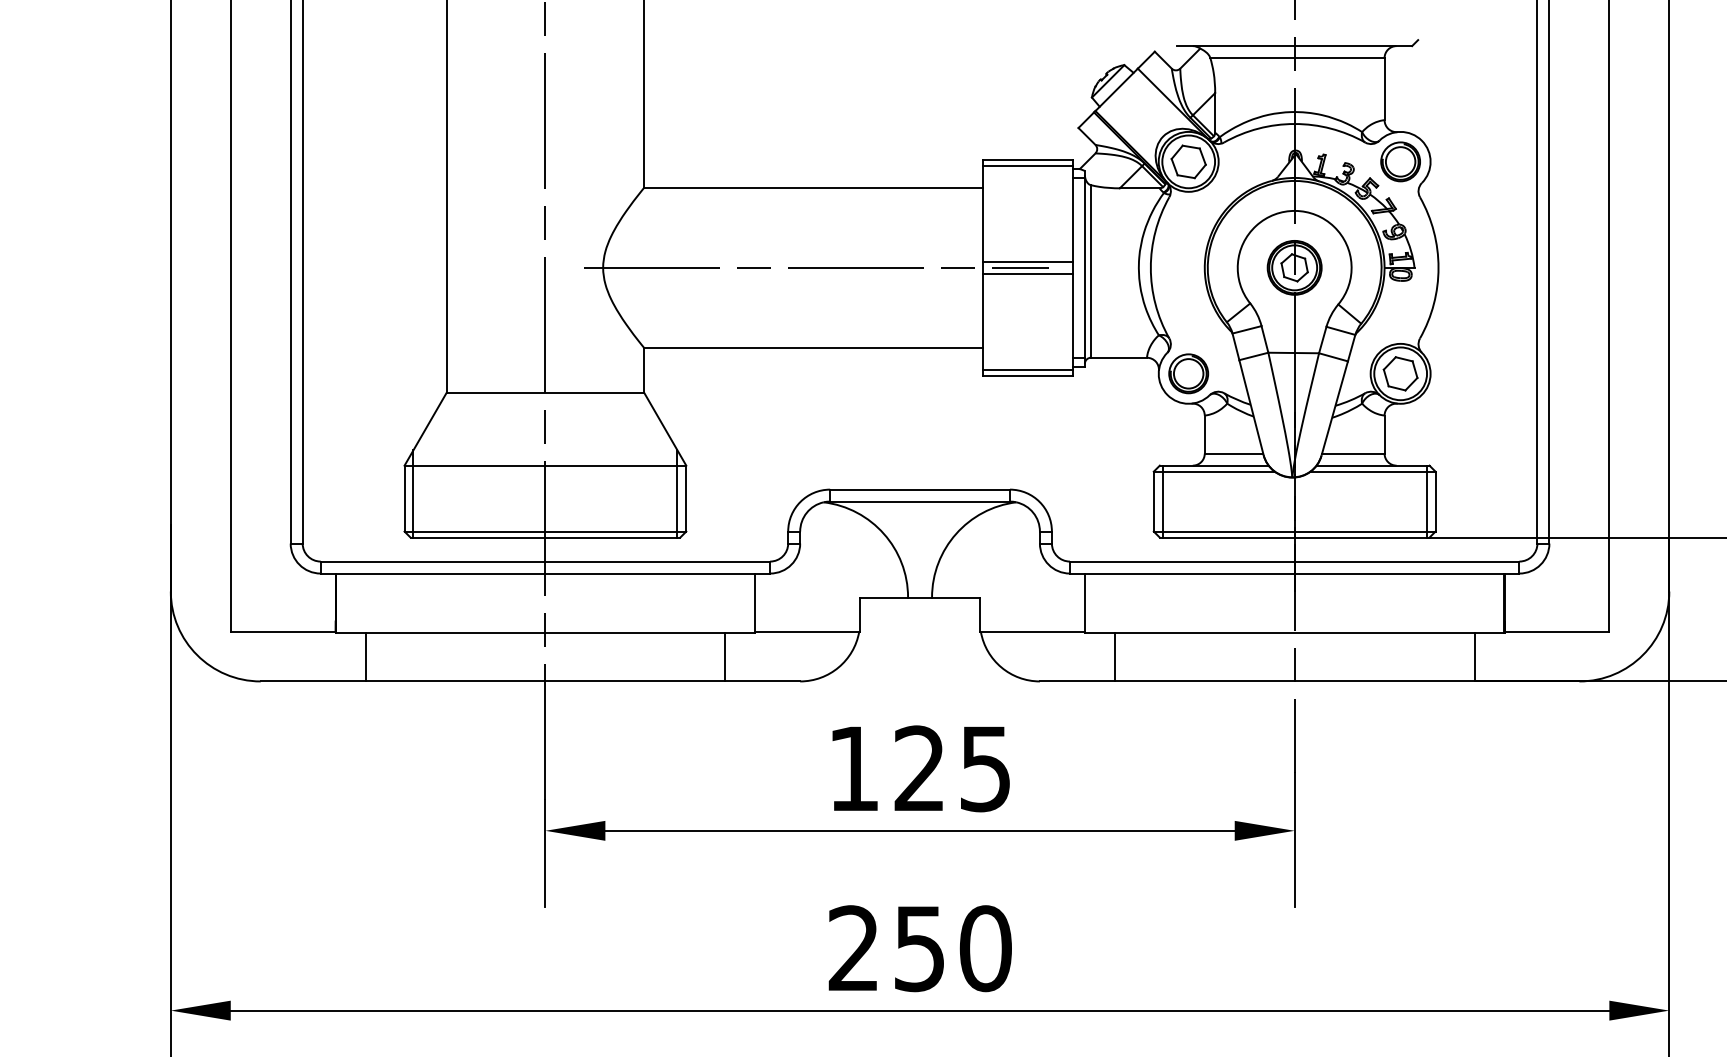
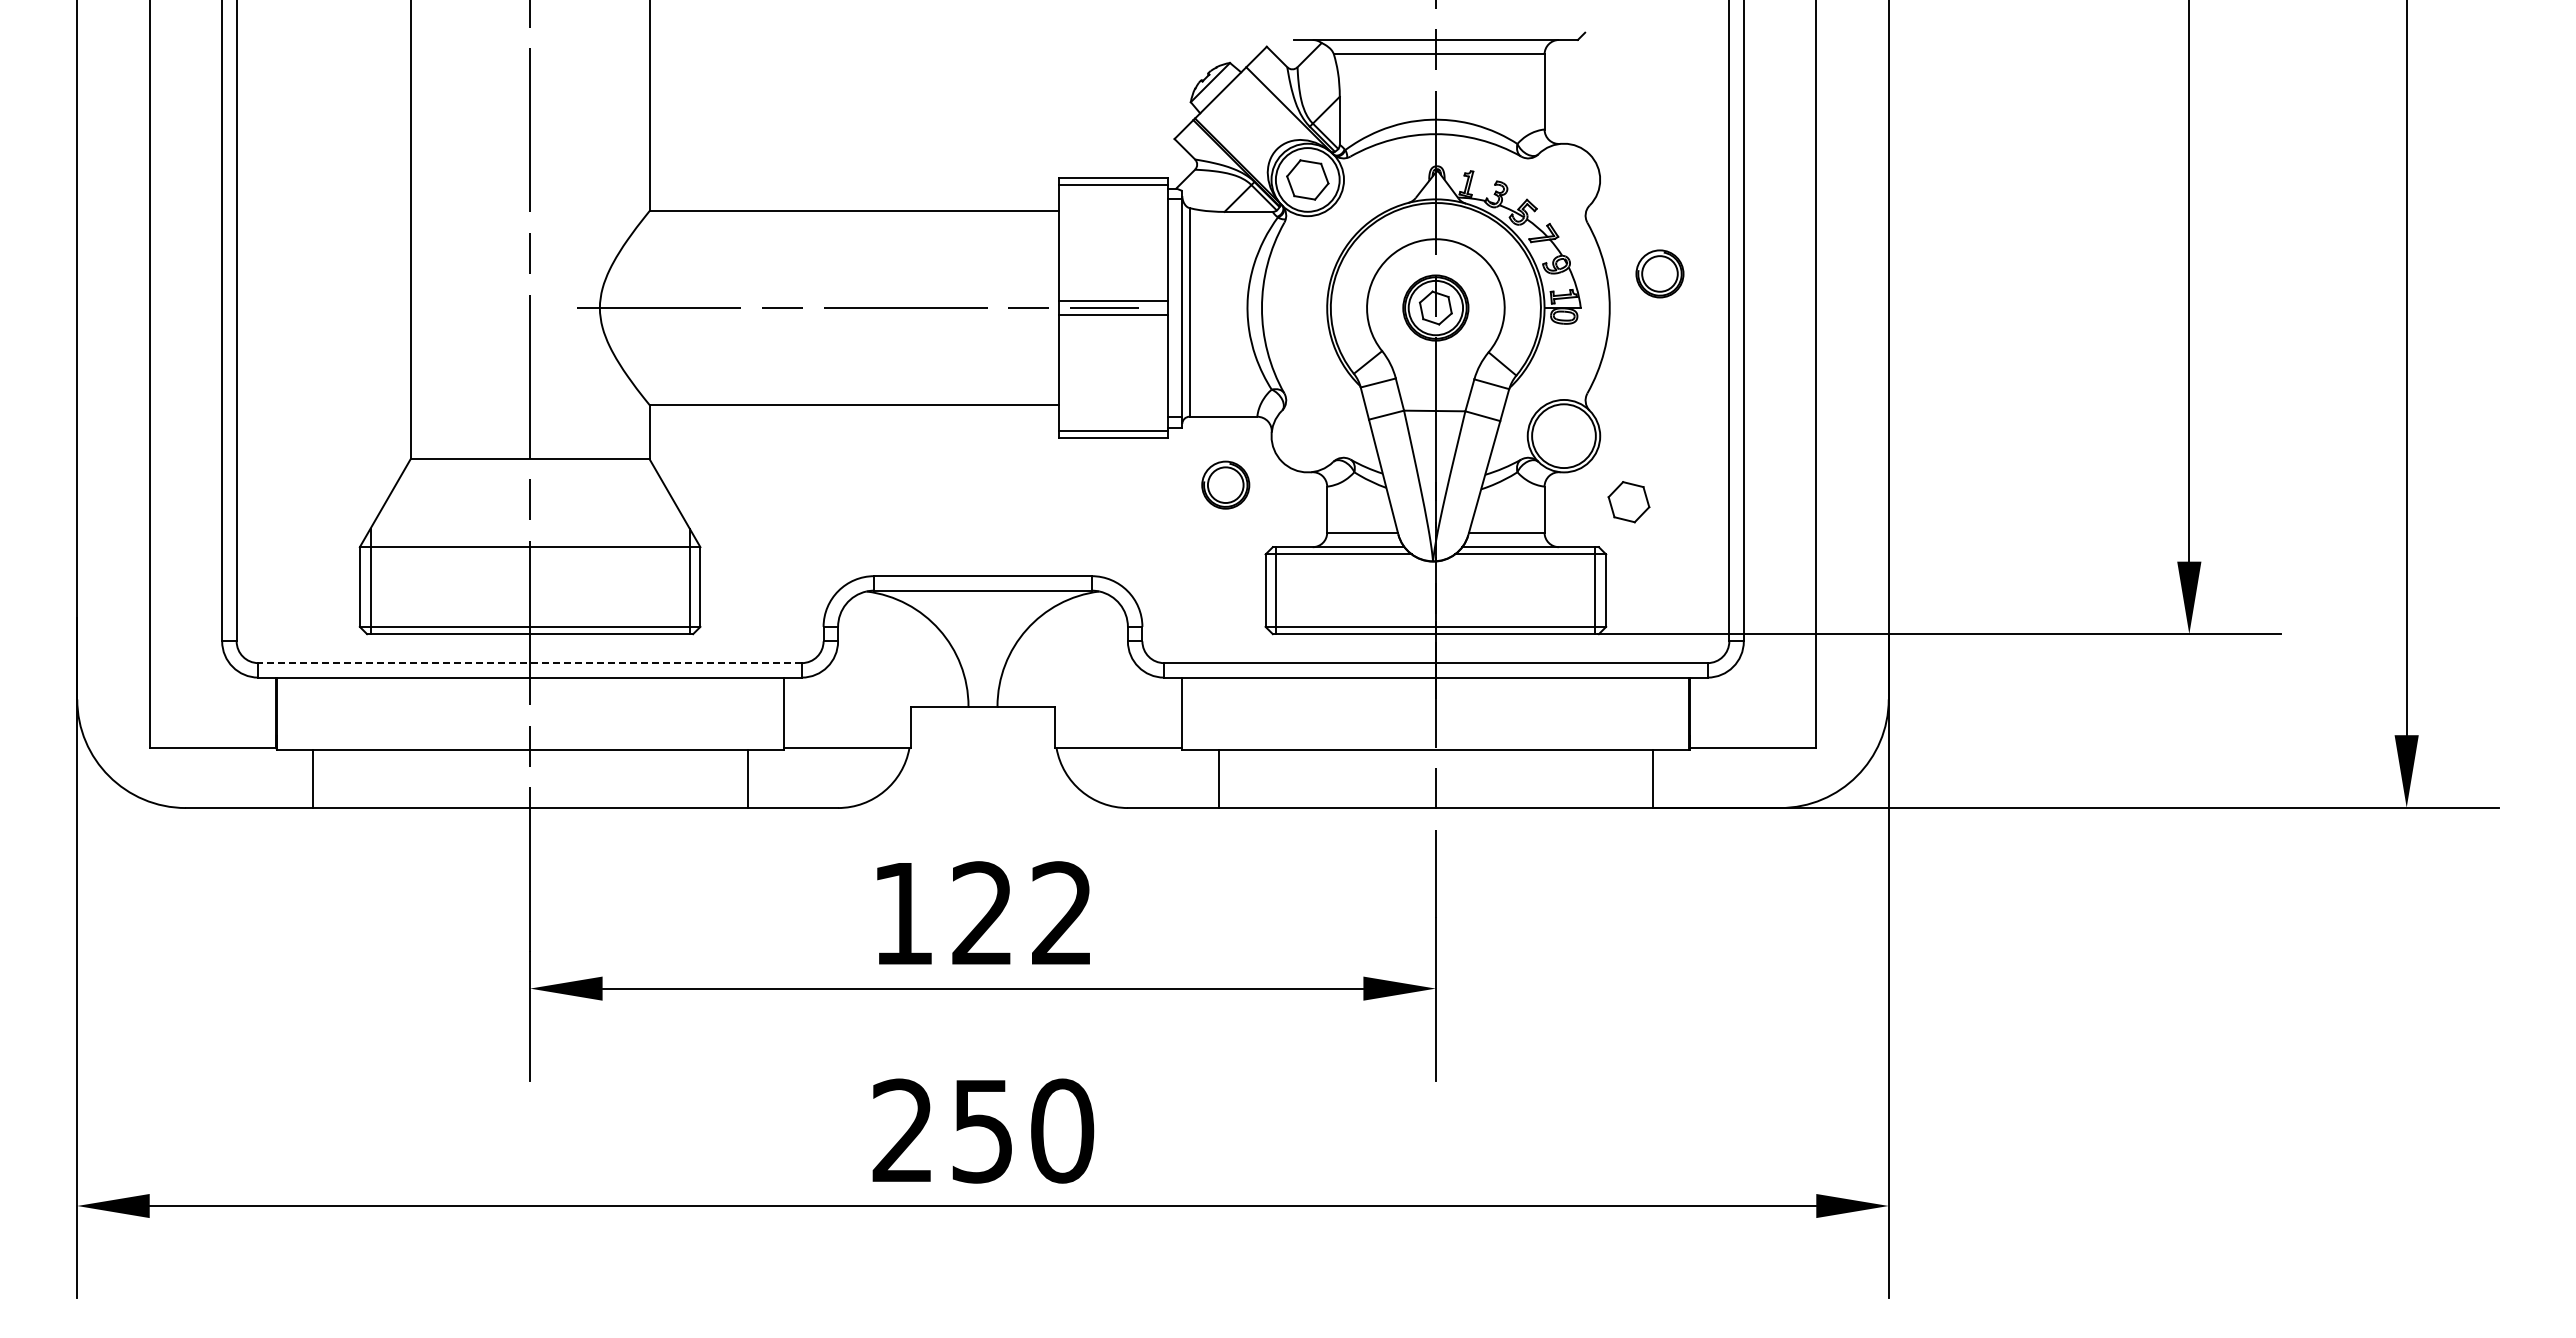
part: (1400, 161) -> (1659, 273), moved
part: (1188, 373) -> (1225, 484), moved
part: (1400, 374) -> (1628, 502), moved
line: (545, 561) -> (530, 663), solid -> dashed
text: (984, 768) -> (1061, 913), 125 -> 122

